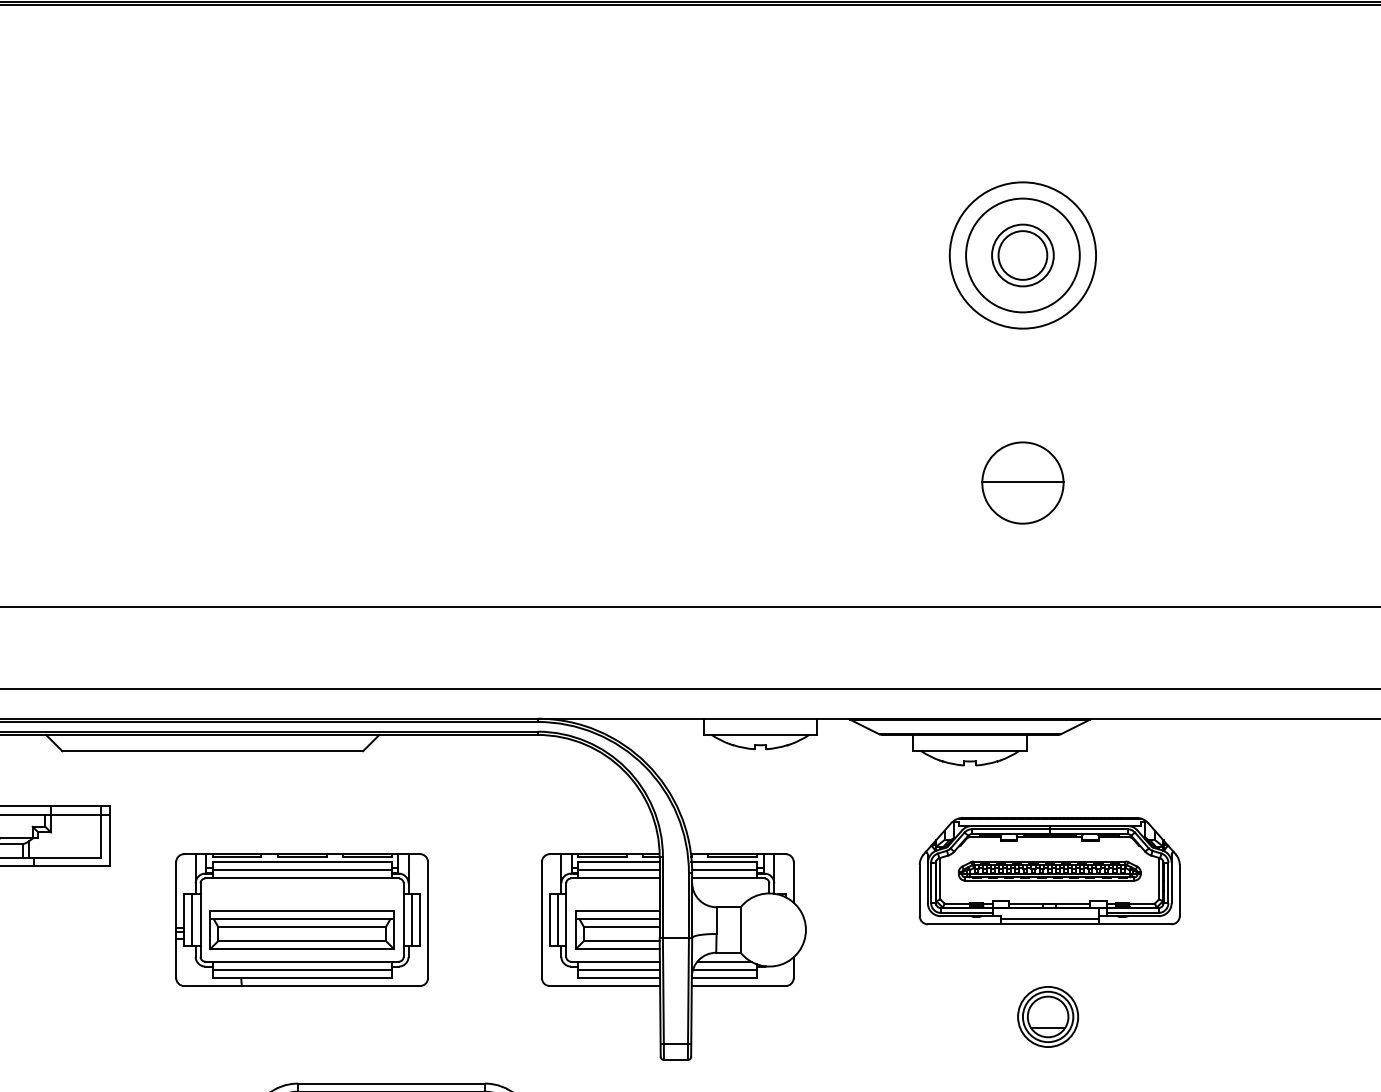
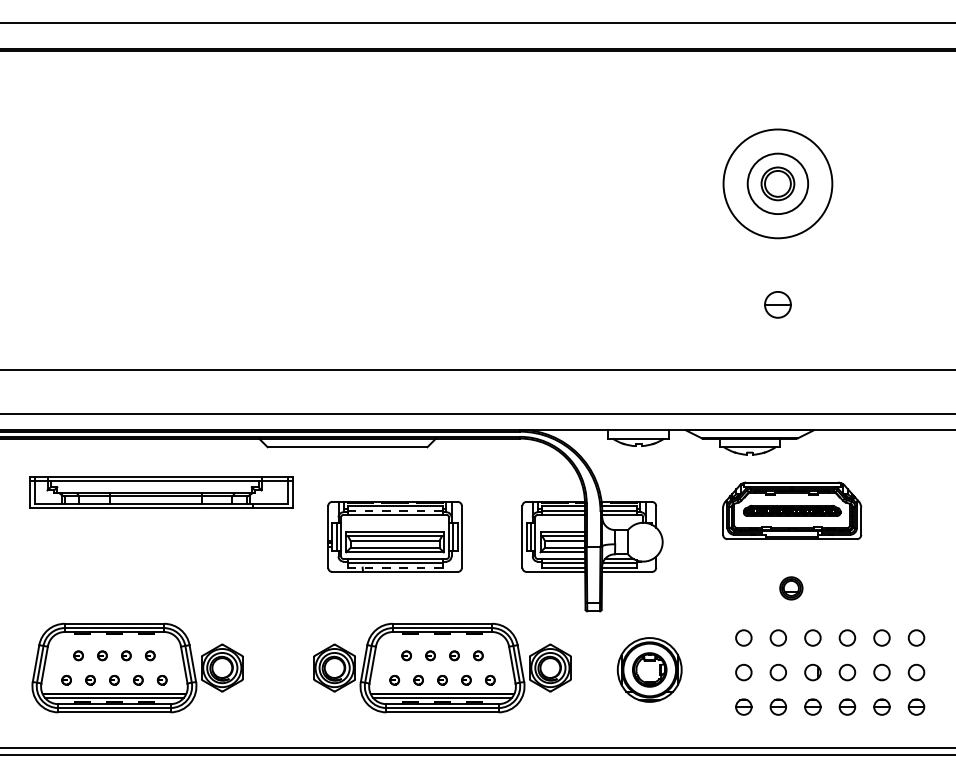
circle: (1022, 254) -> (777, 183), size x1.4
part: (1022, 482) -> (777, 304), size x0.6
line: (301, 870) -> (394, 510), solid -> dashed
line: (301, 977) -> (394, 567), solid -> dashed
part: (1048, 1017) -> (791, 588), size x0.7

